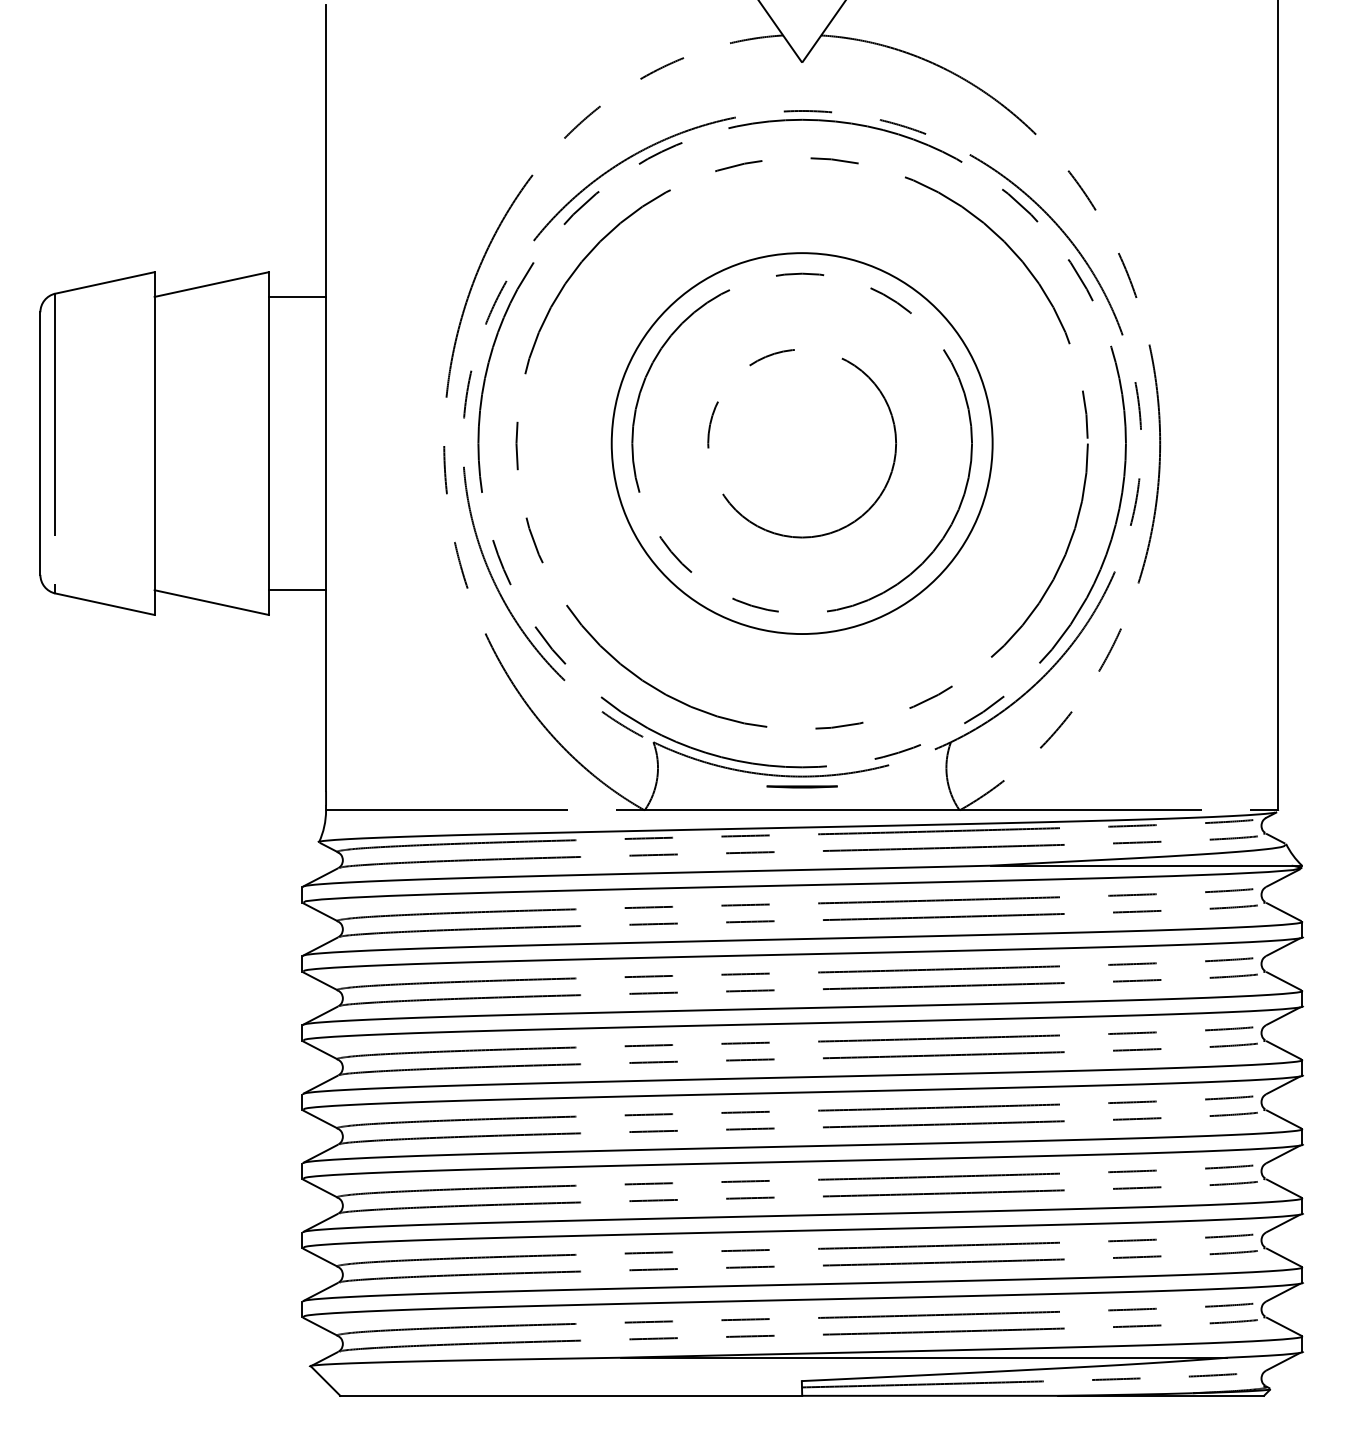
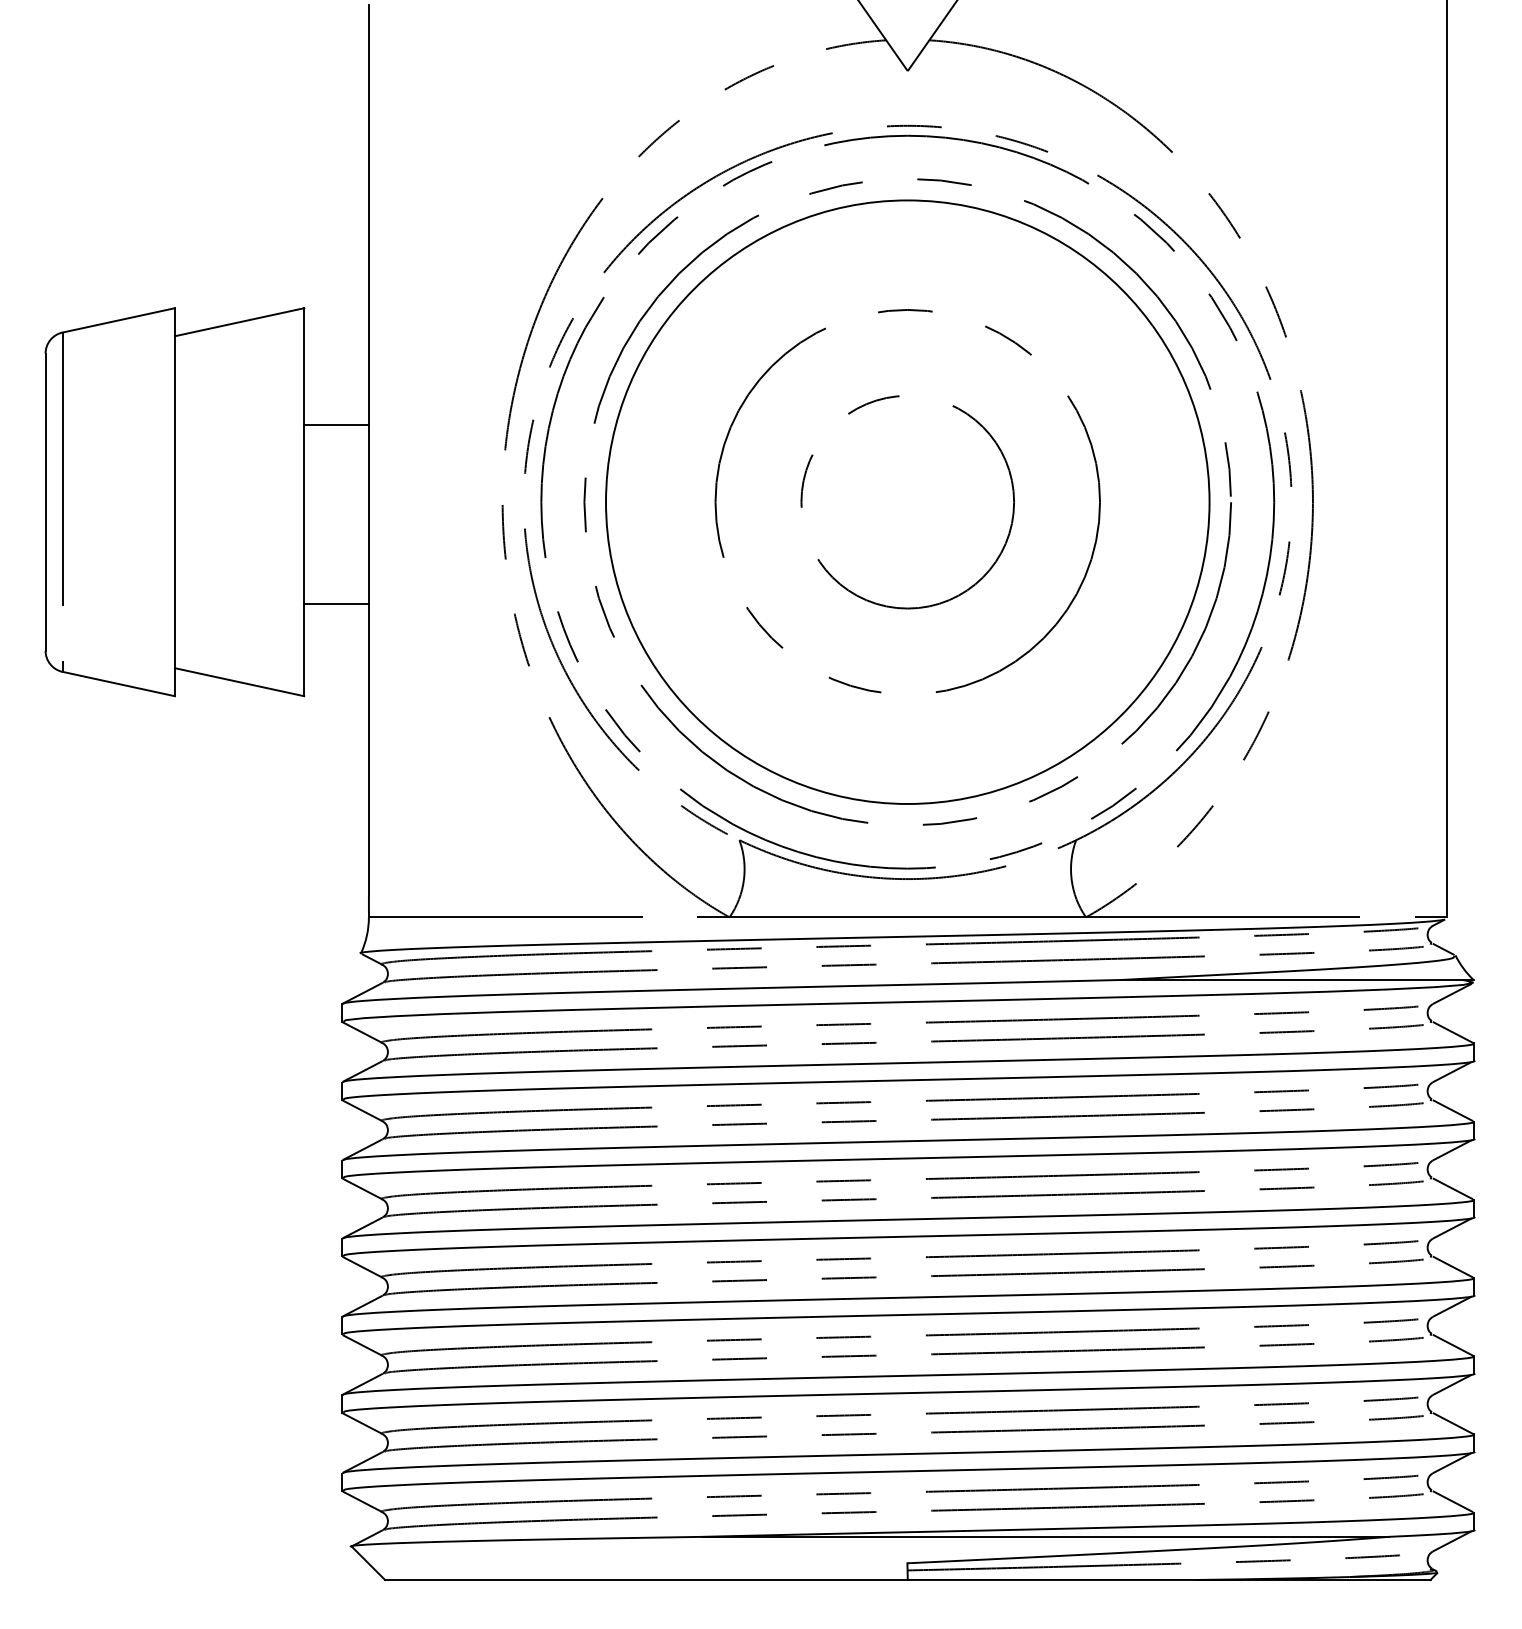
line: (297, 296) -> (336, 424), moved
circle: (801, 443) -> (907, 502), size x1.4
line: (297, 590) -> (336, 603), moved
line: (801, 786) -> (907, 890), removed

